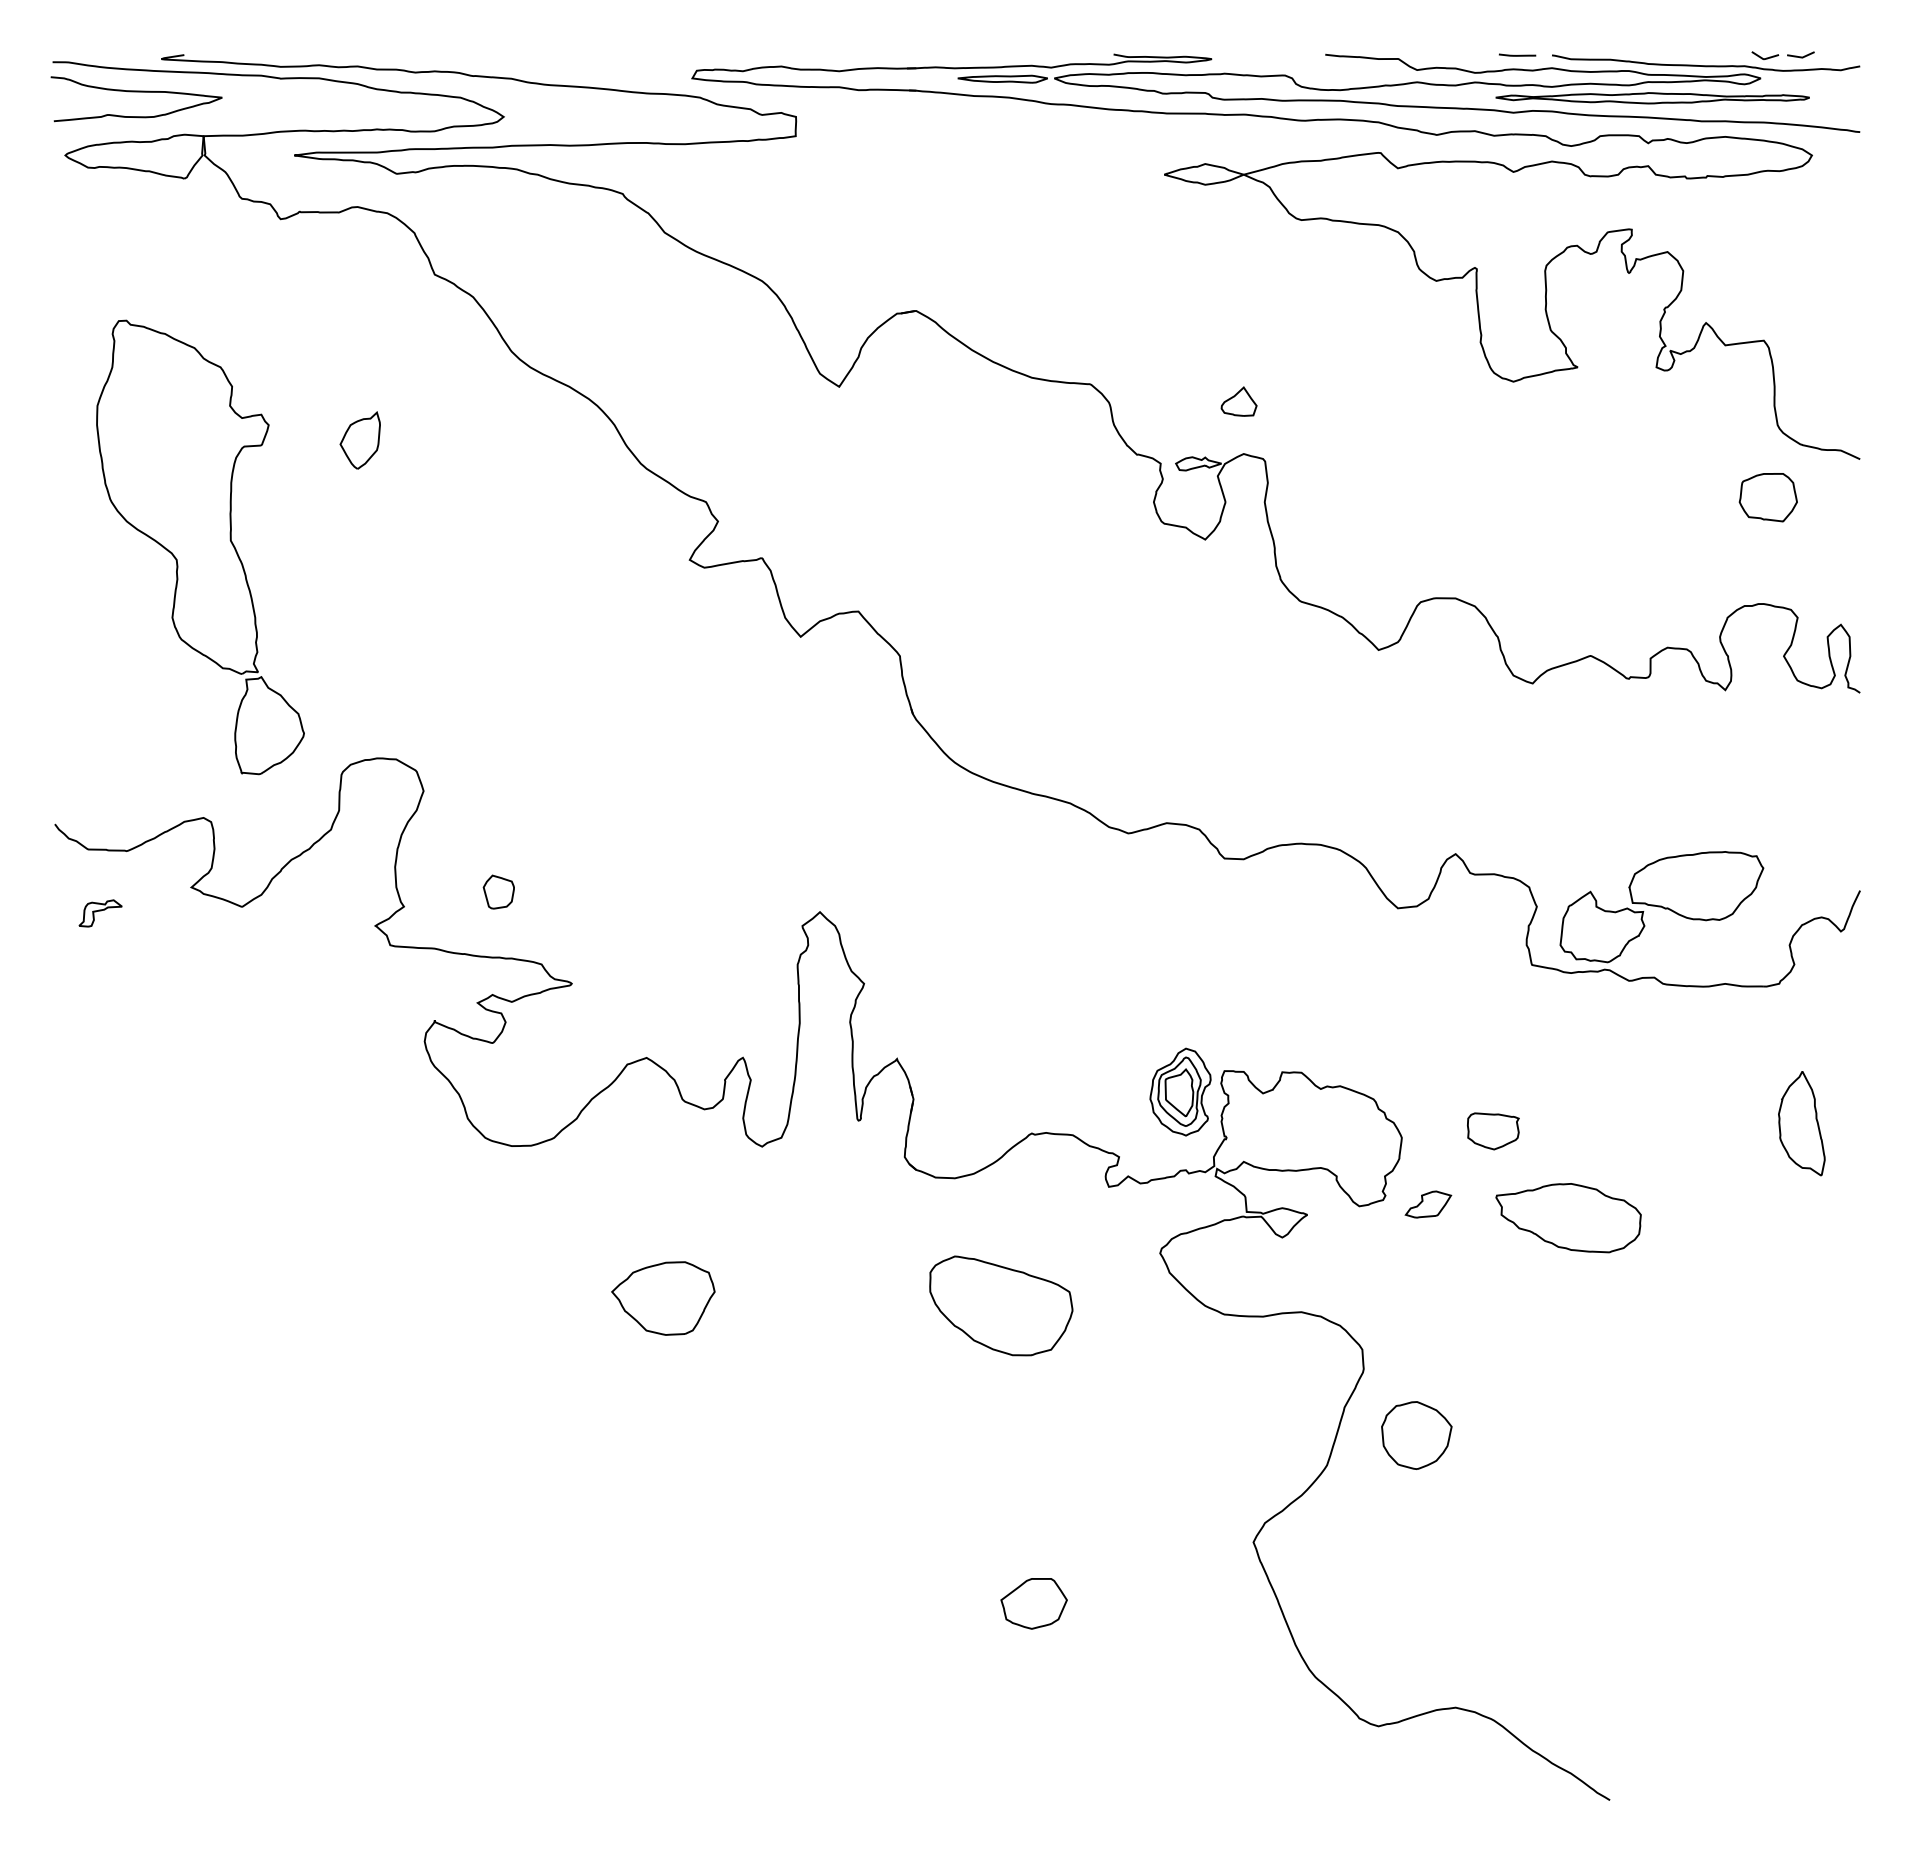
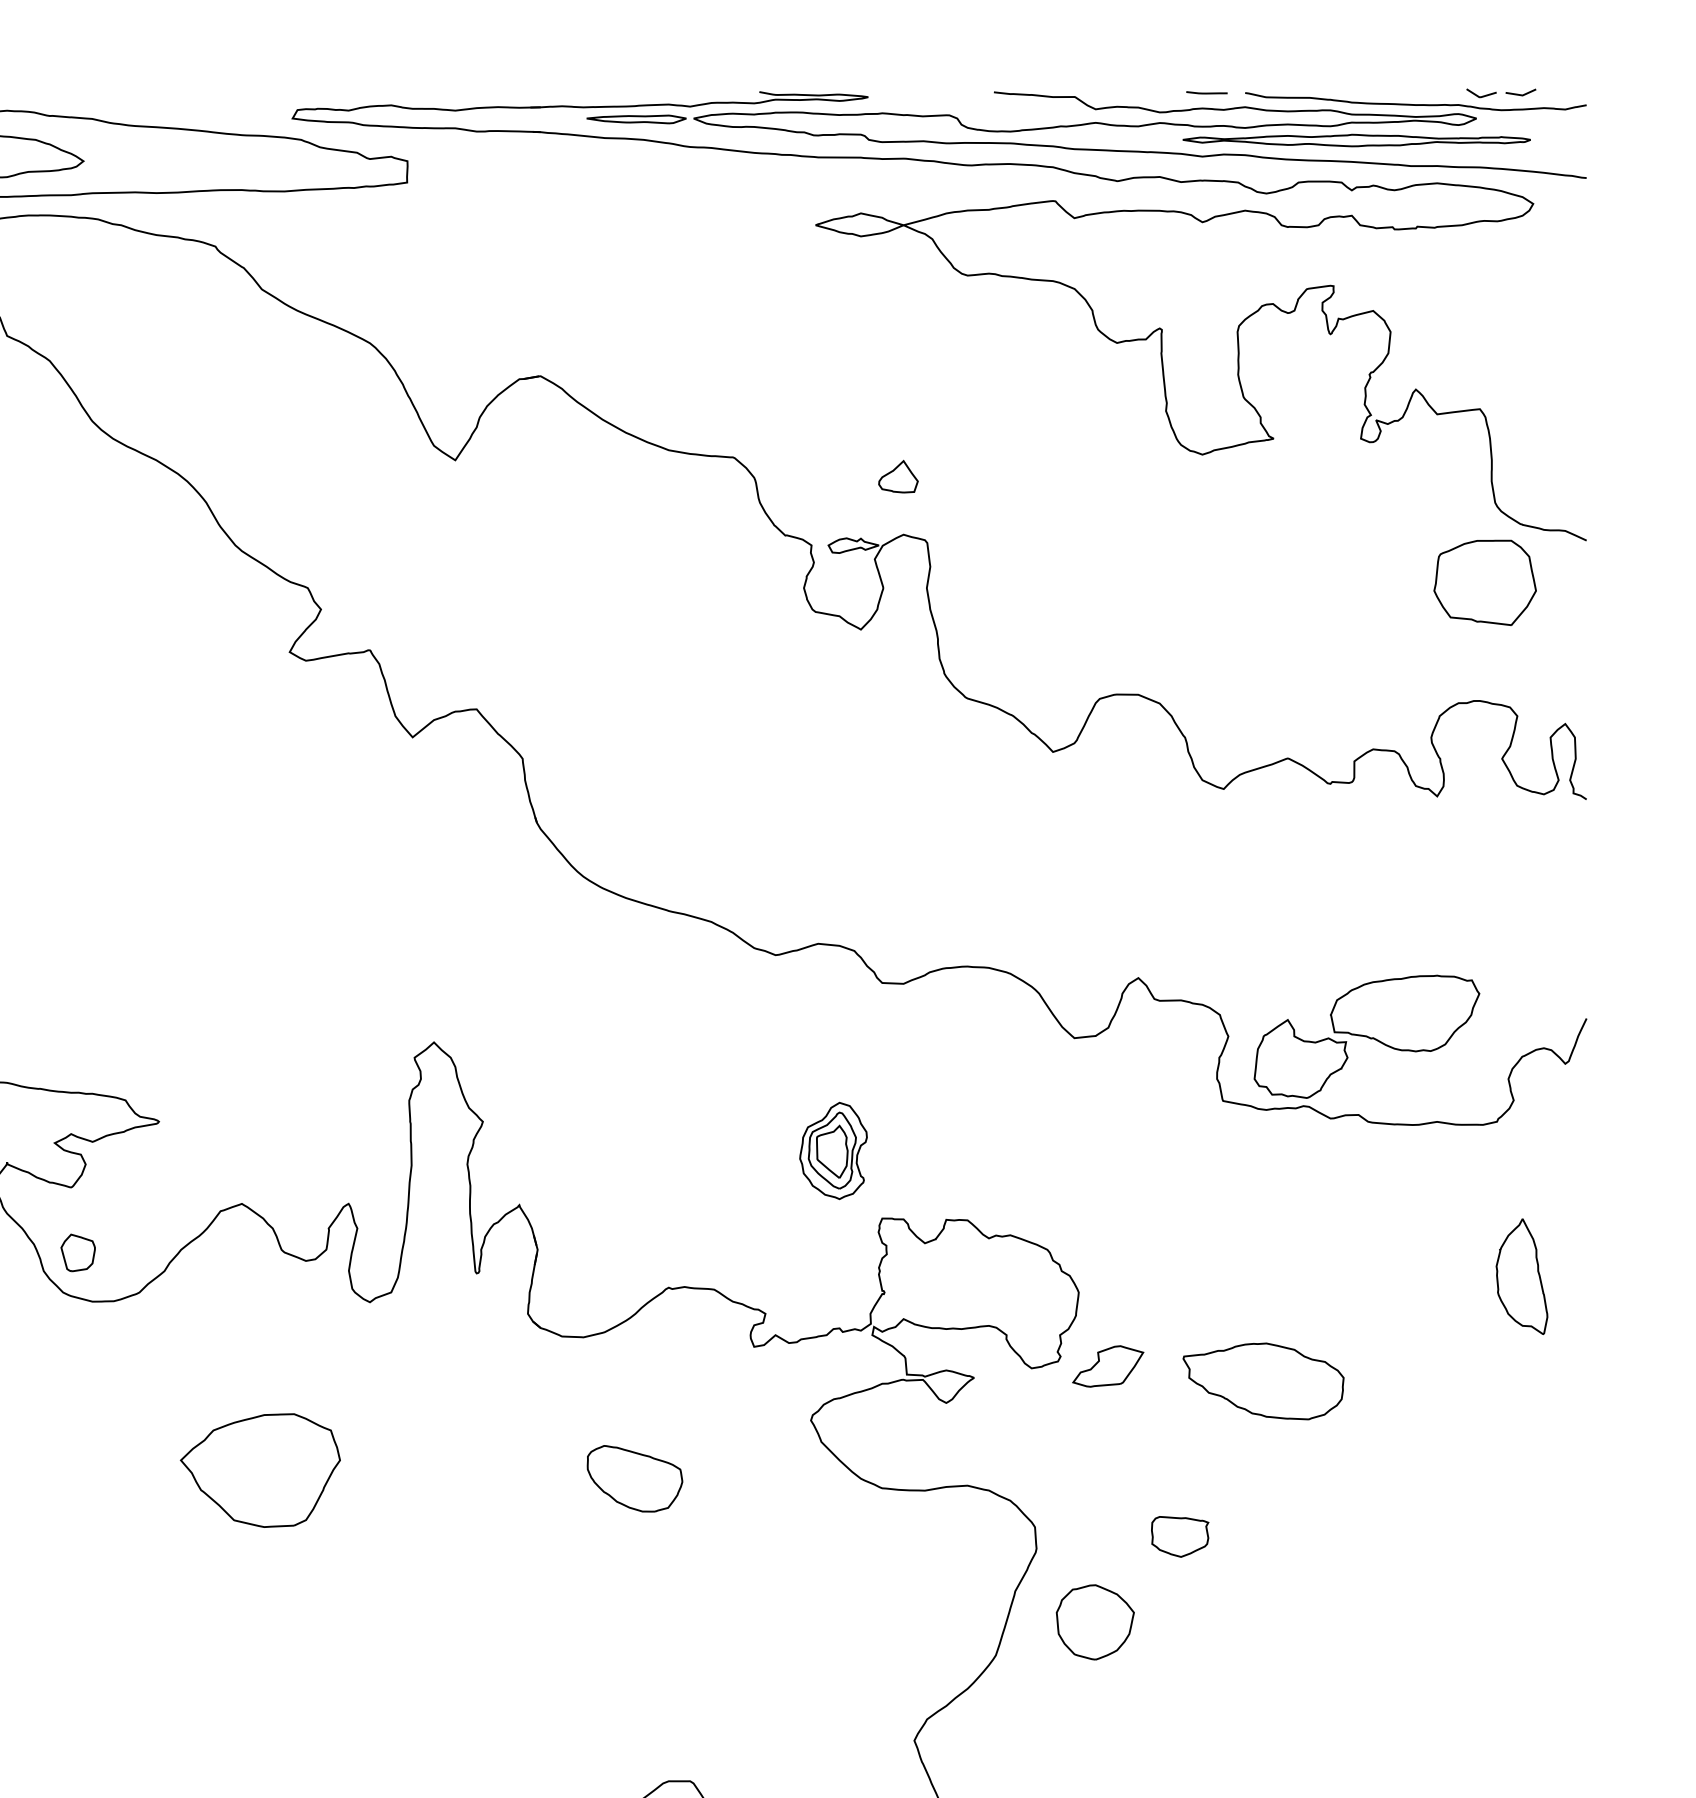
part: (1767, 497) -> (1483, 582), size x1.6
part: (498, 891) -> (77, 1252), moved
part: (1180, 1091) -> (833, 1150), moved
part: (1493, 1131) -> (1180, 1537), moved
part: (1428, 1204) -> (1108, 1366), size x1.4
part: (663, 1298) -> (260, 1470), size x1.4
part: (1001, 1305) -> (635, 1478), size x0.6

